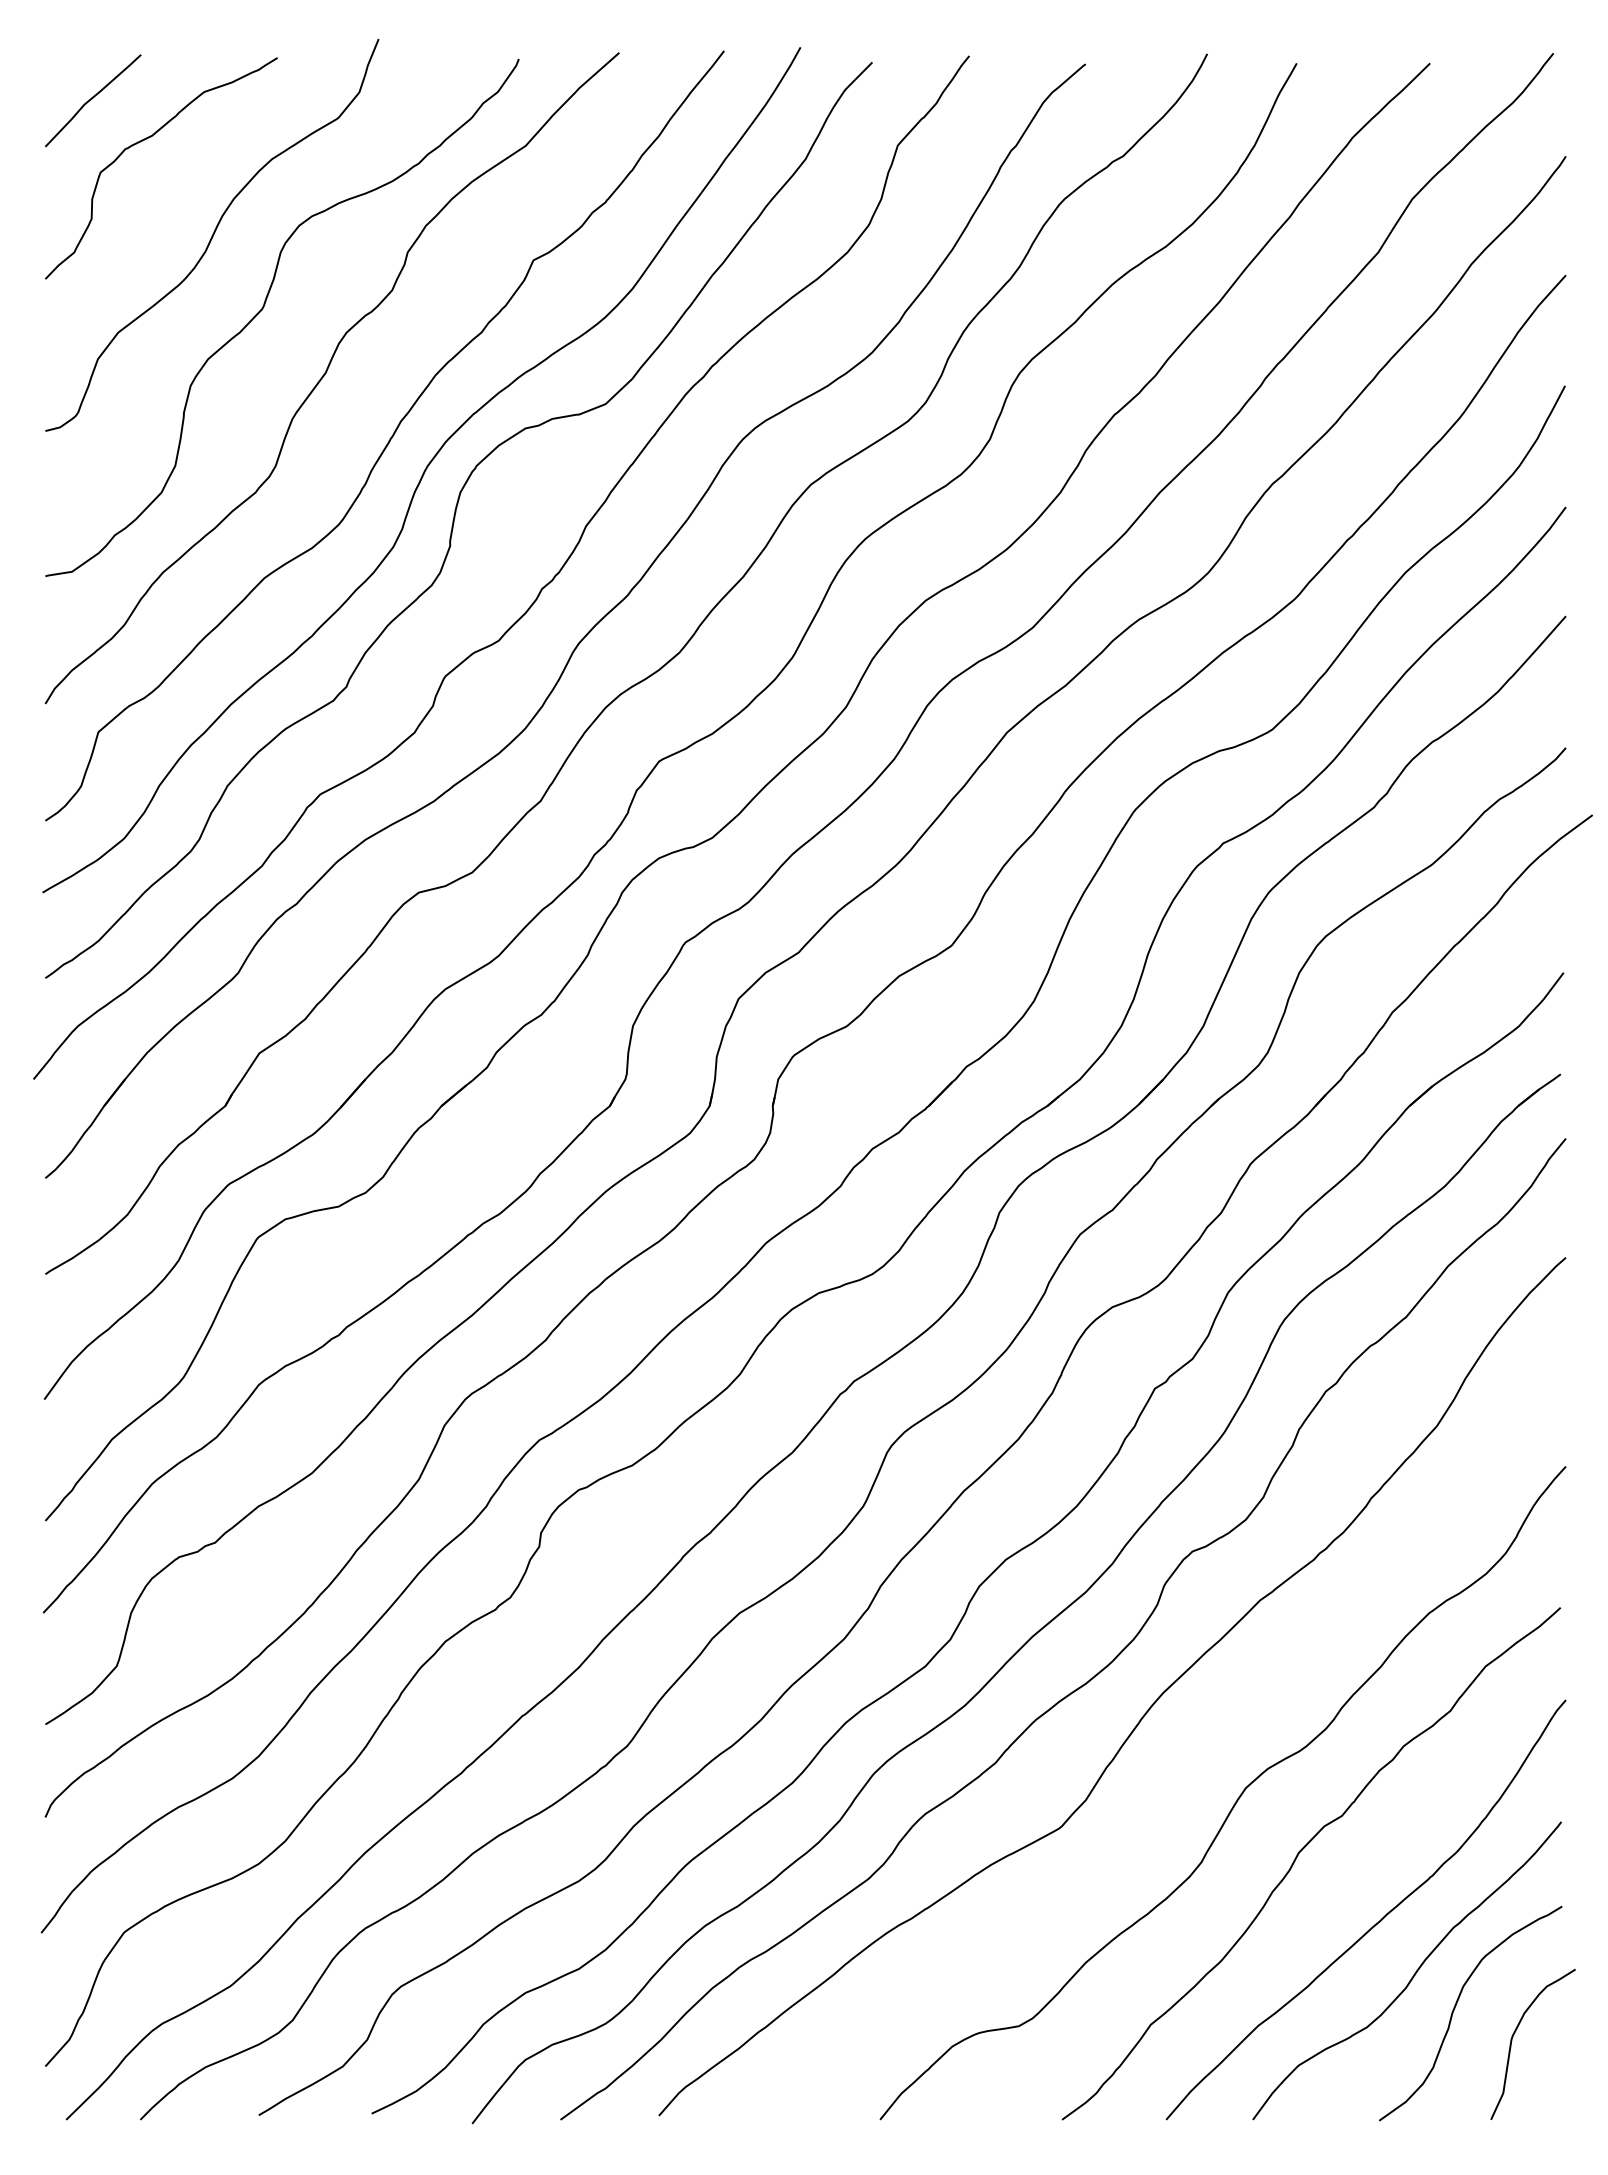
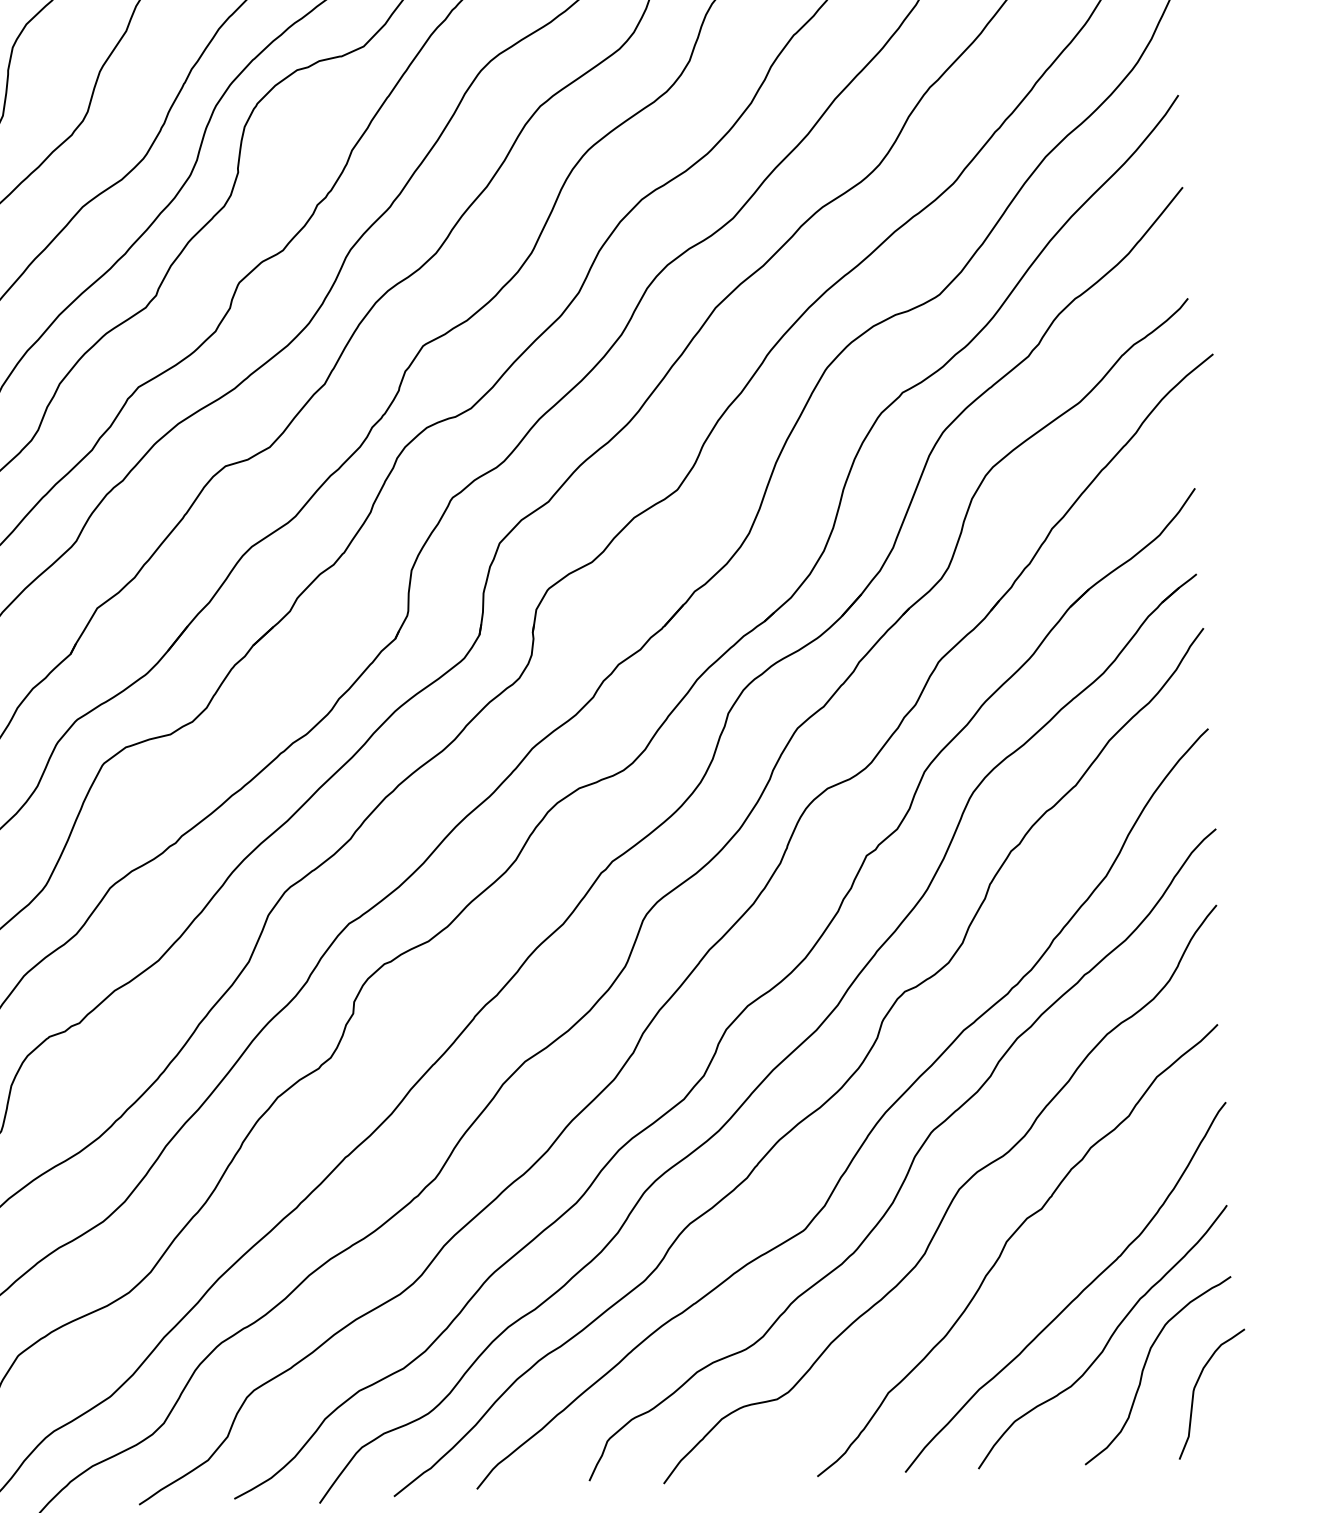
curve: (1192, 1750) -> (912, 1159), added

